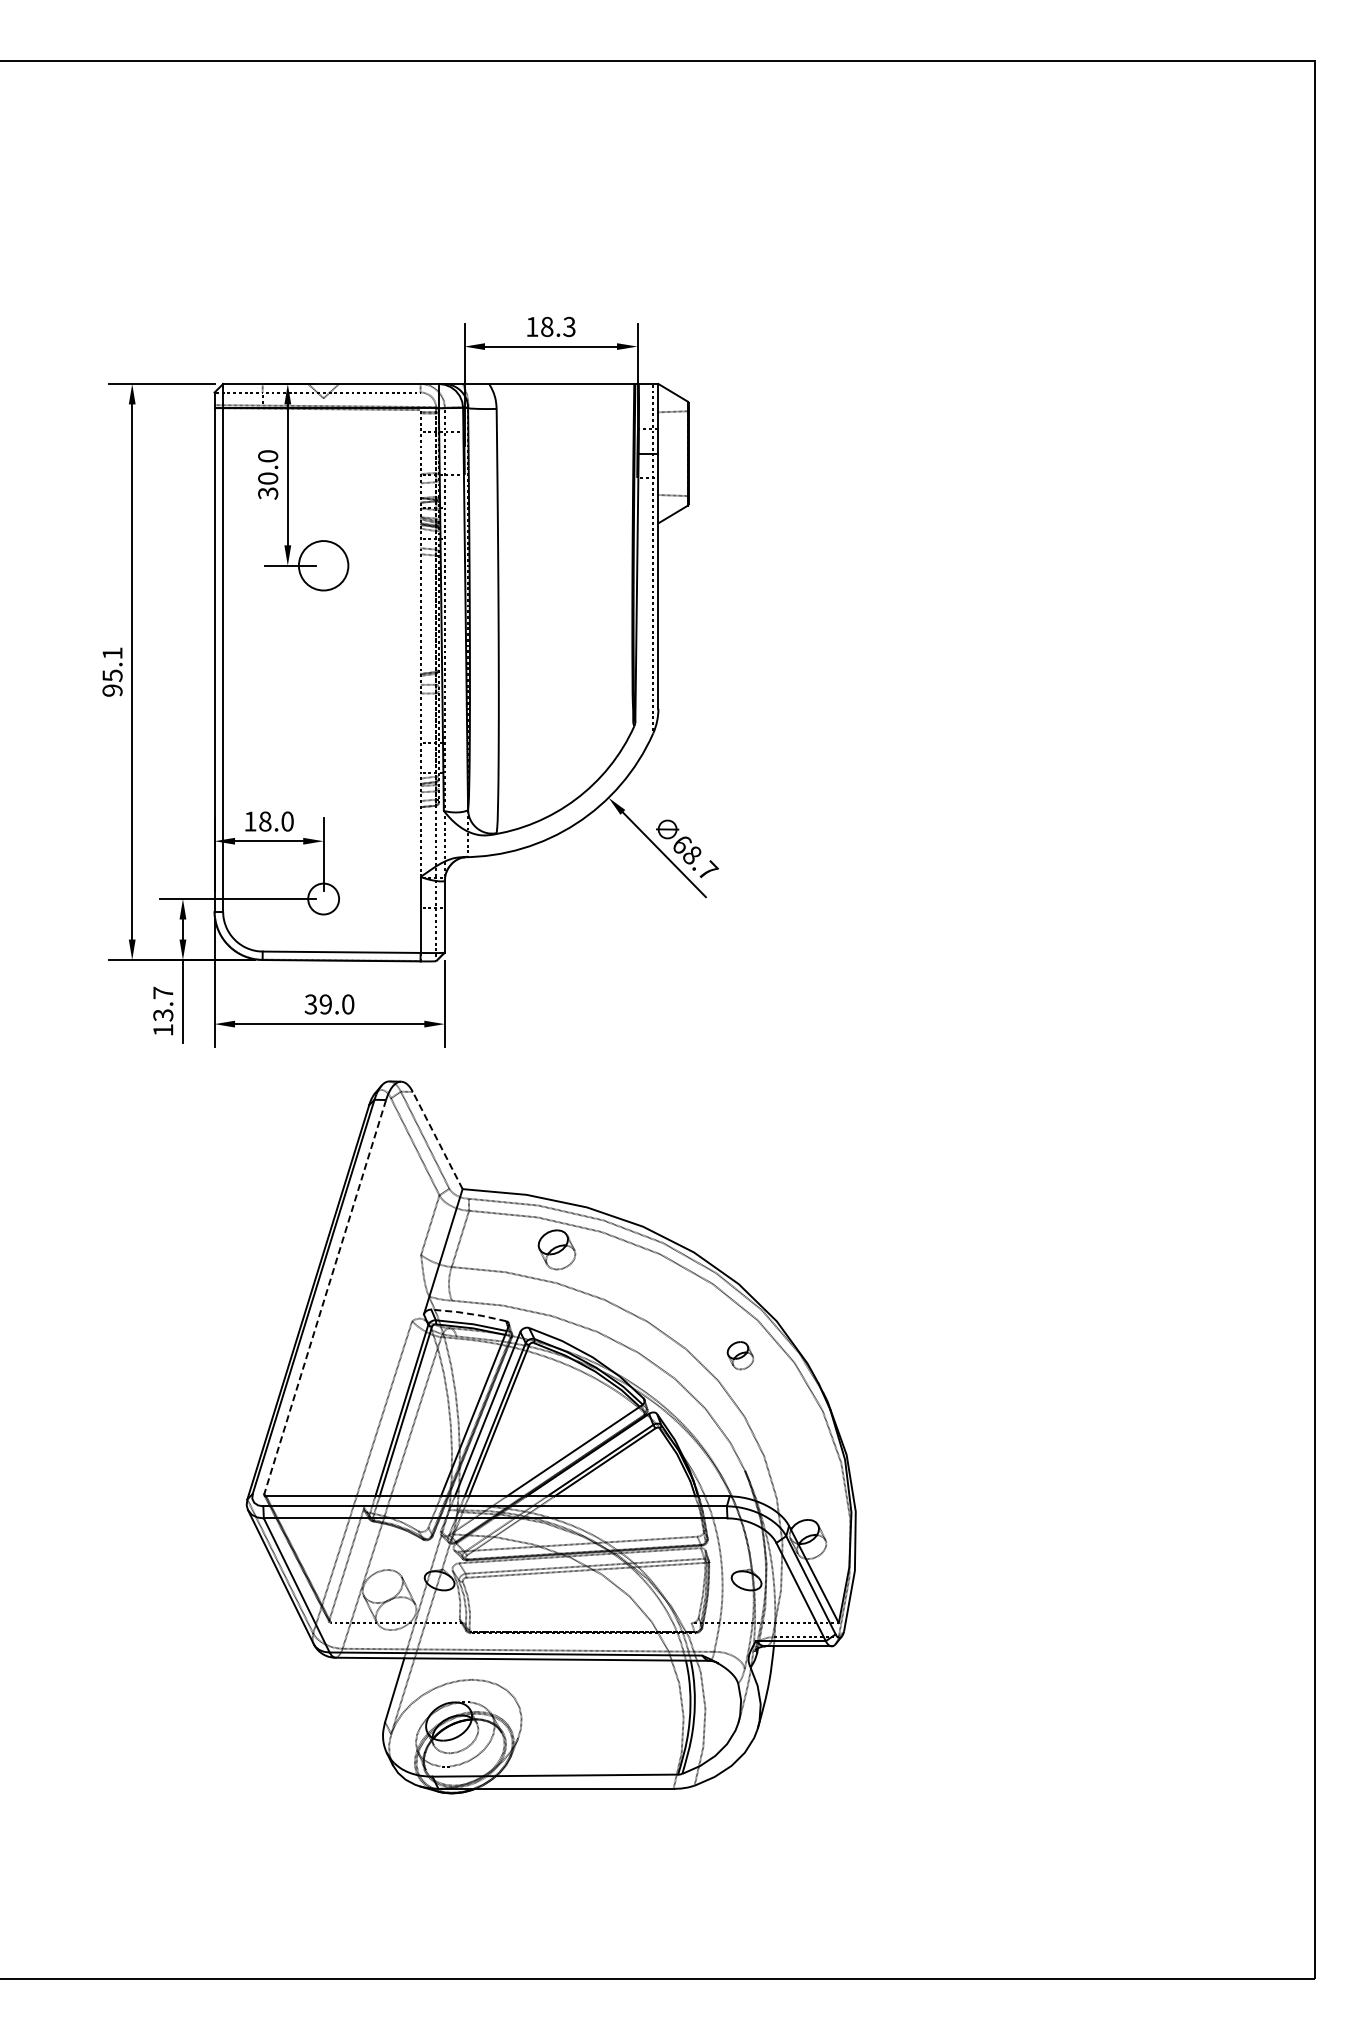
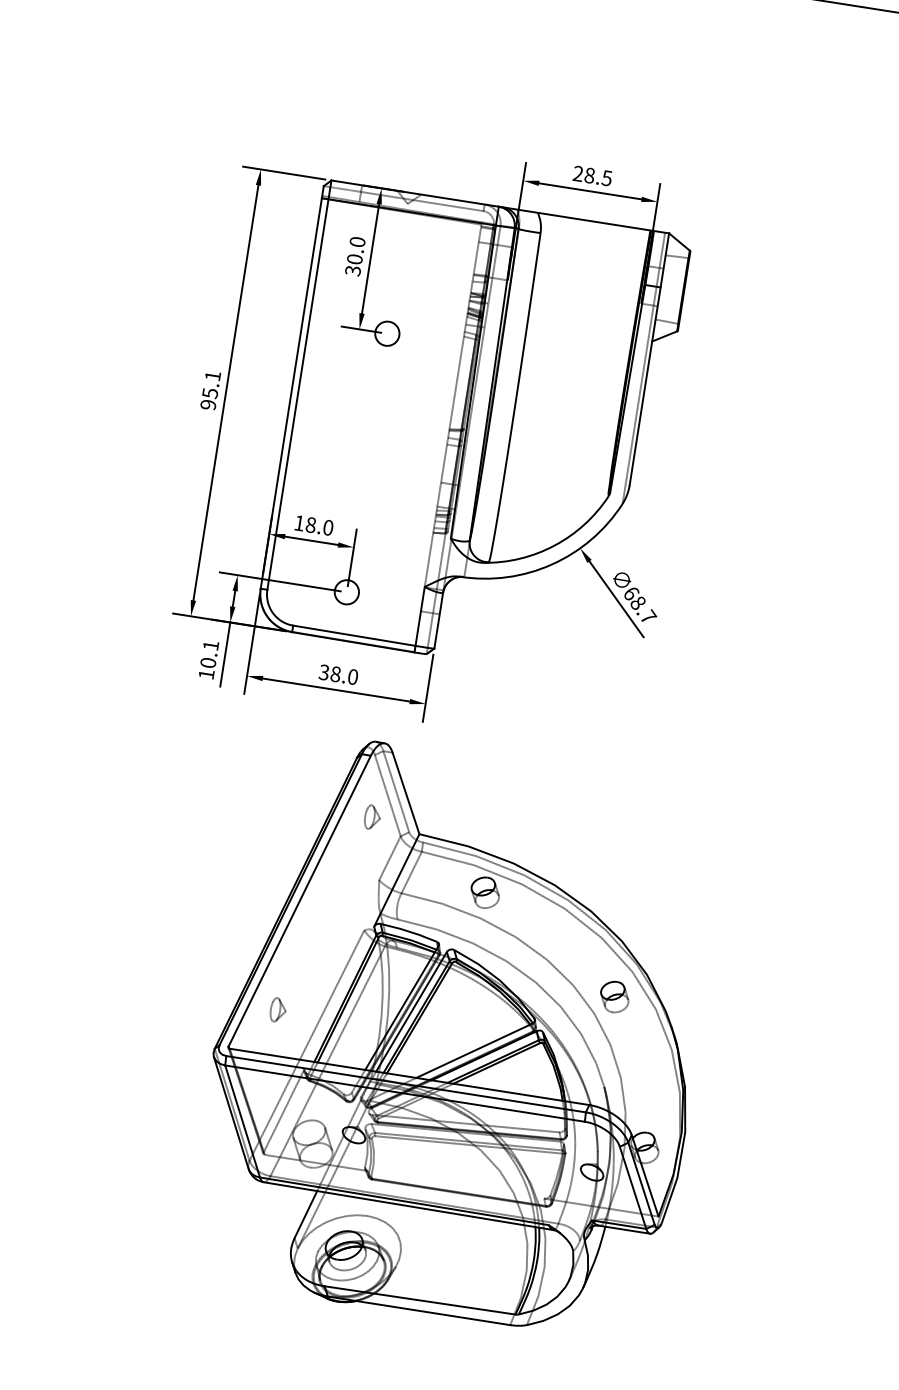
text: (550, 326) -> (592, 175), 18.3 -> 28.5
circle: (323, 565) -> (387, 333), size x0.62
text: (163, 1003) -> (209, 653), 13.7 -> 10.1
text: (325, 1004) -> (335, 674), 39.0 -> 38.0
line: (437, 1140) -> (405, 793), dashed -> solid
part: (400, 1177) -> (372, 817), added
line: (325, 1297) -> (299, 901), dashed -> solid
line: (468, 1313) -> (408, 931), dashed -> solid
part: (740, 1355) -> (614, 997), size x1.43
part: (319, 1438) -> (278, 1010), added

